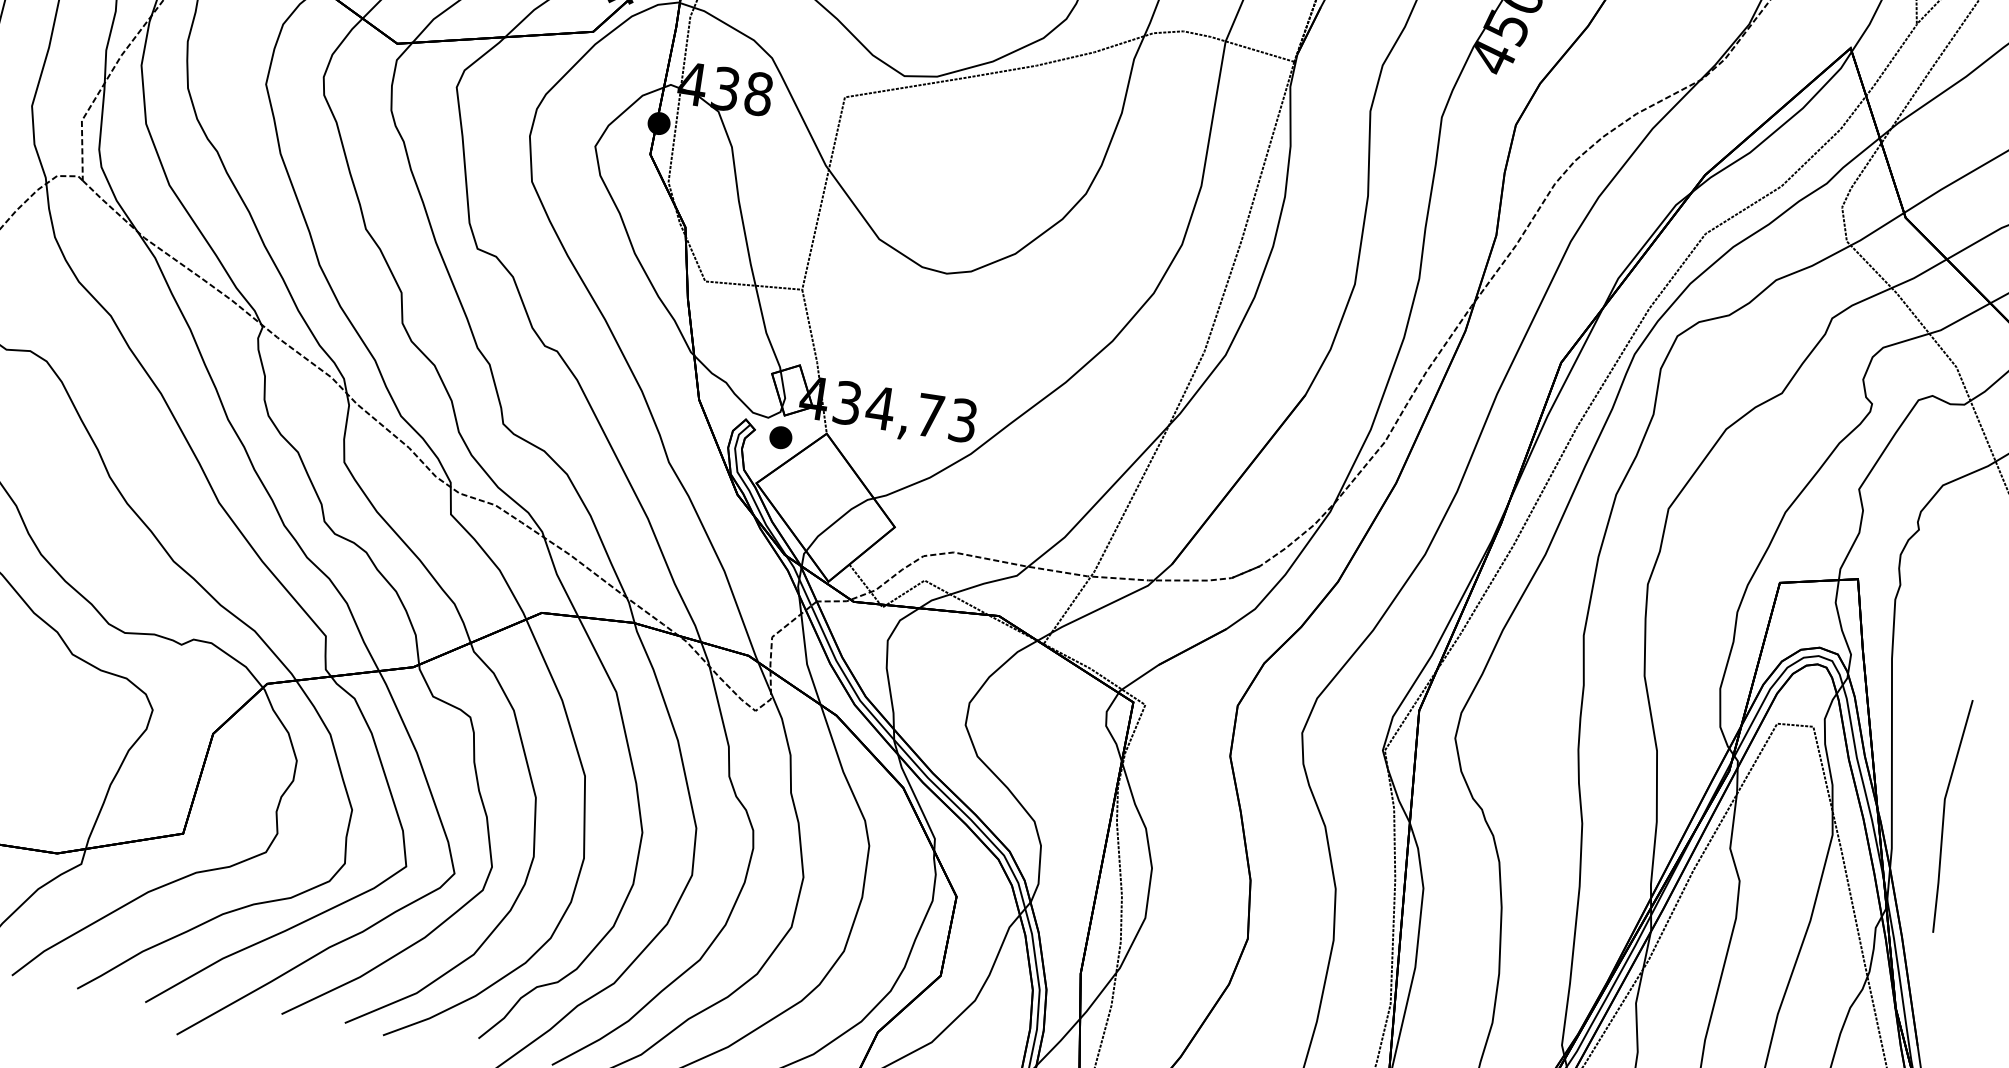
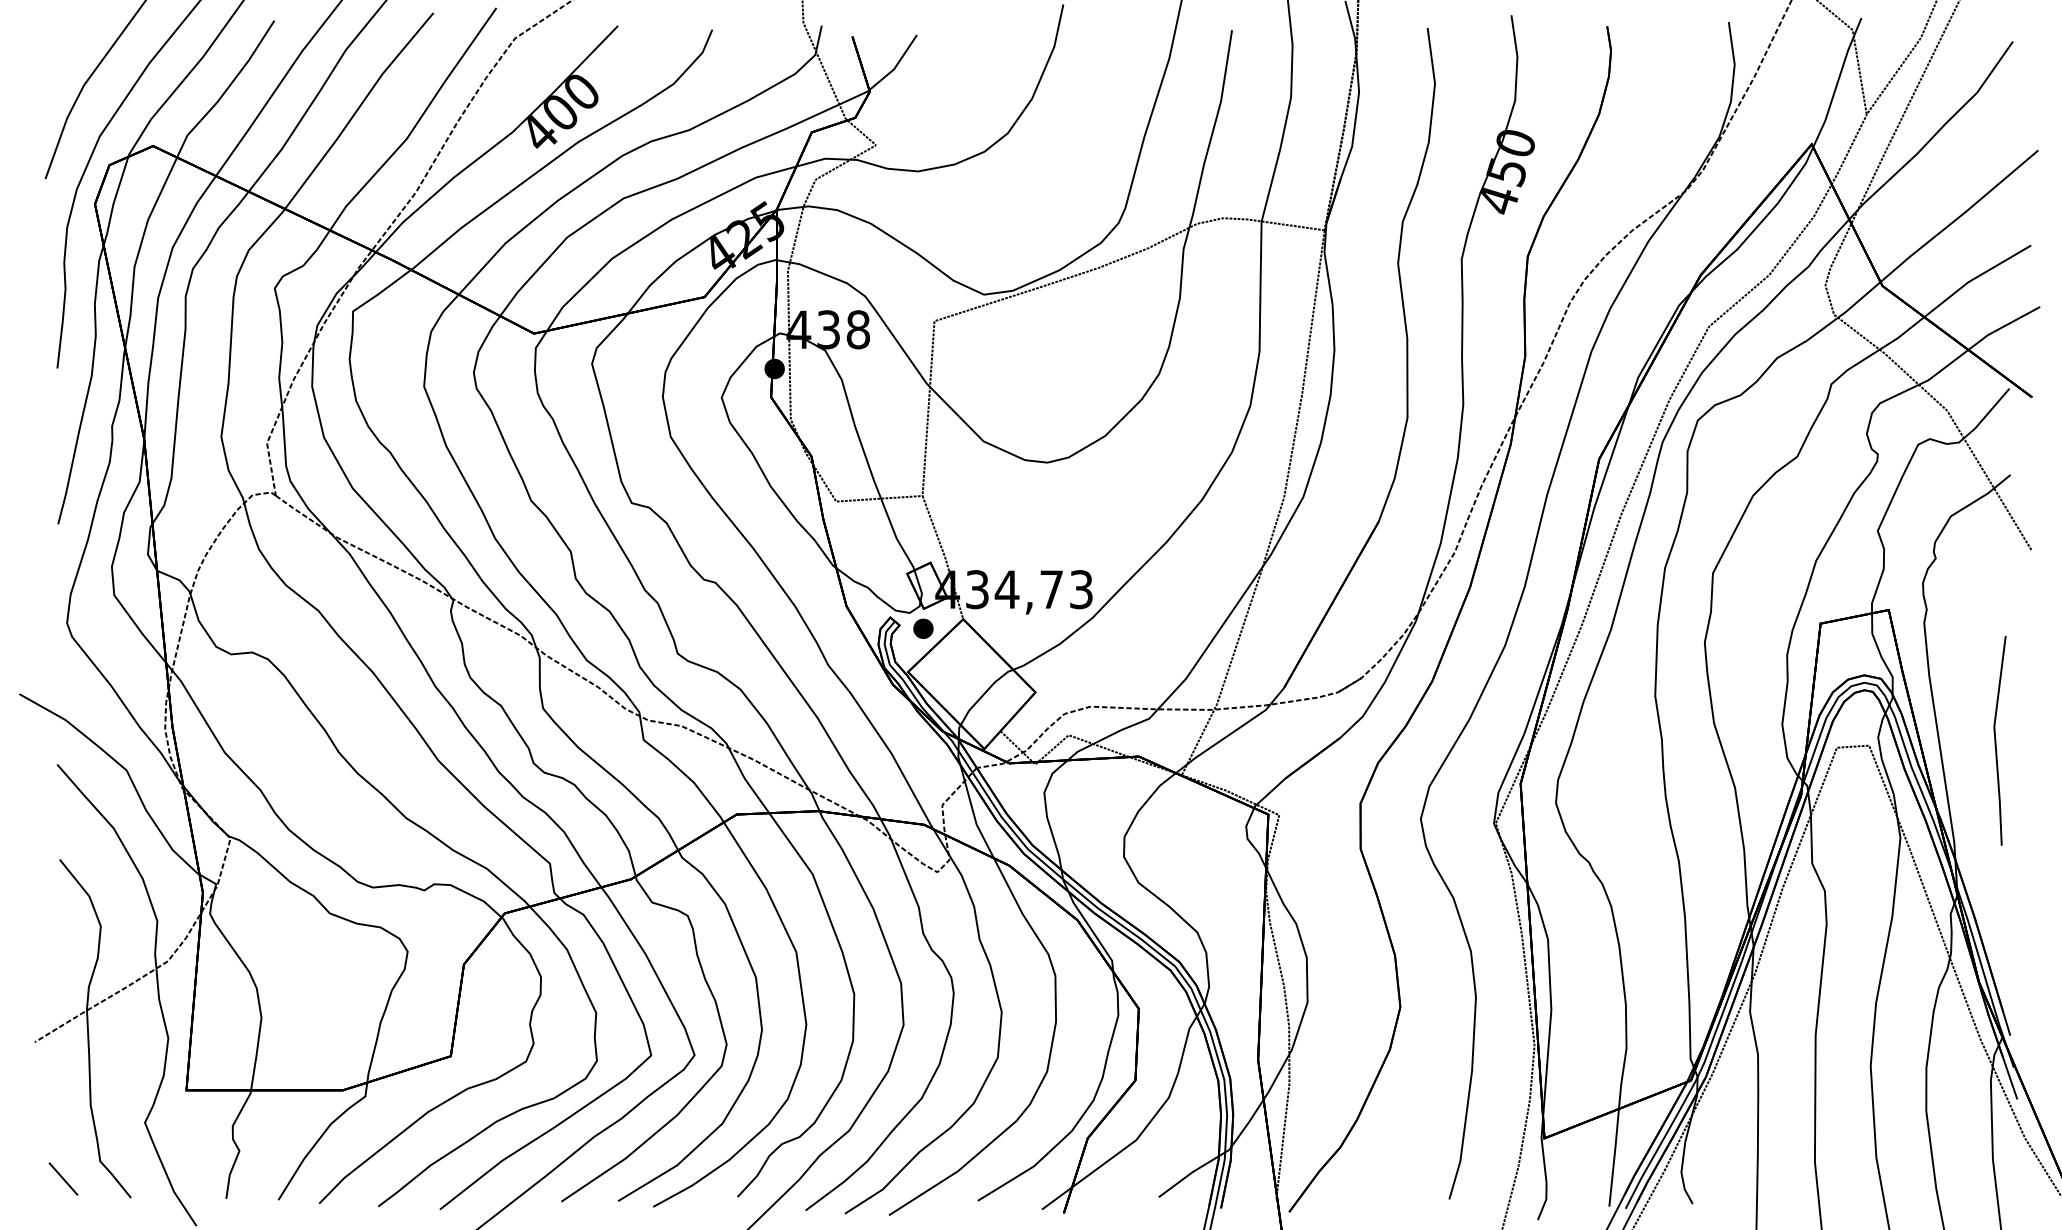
line: (1944, 814) -> (1996, 740), moved

